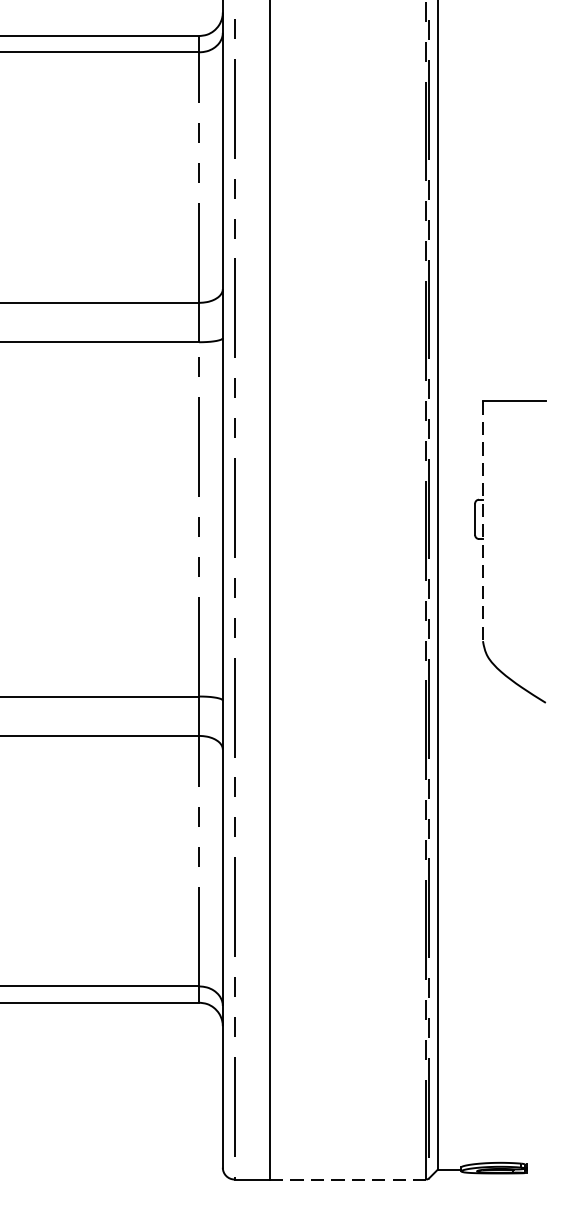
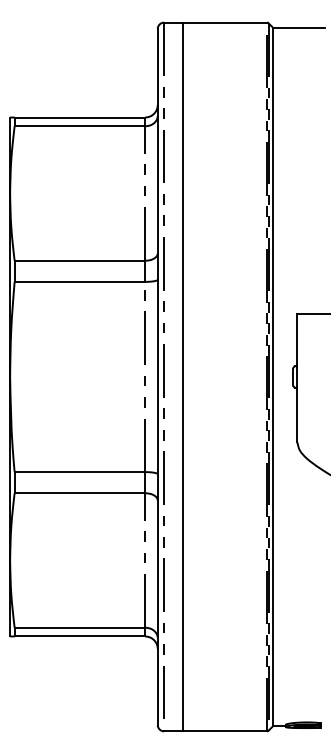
line: (483, 522) -> (297, 378), dashed -> solid
line: (348, 1179) -> (225, 731), dashed -> solid

